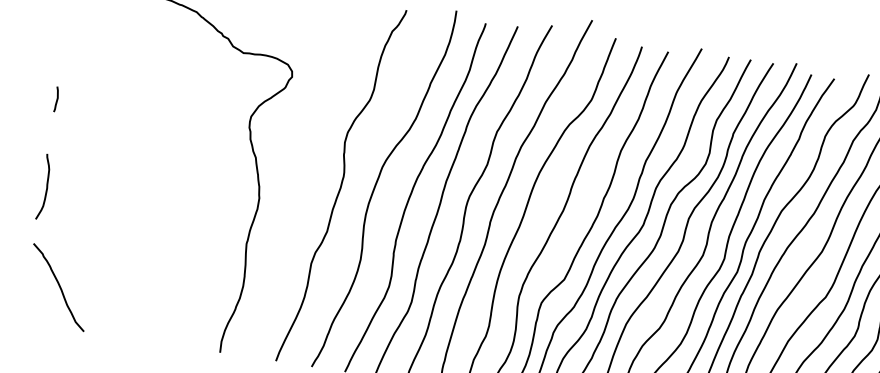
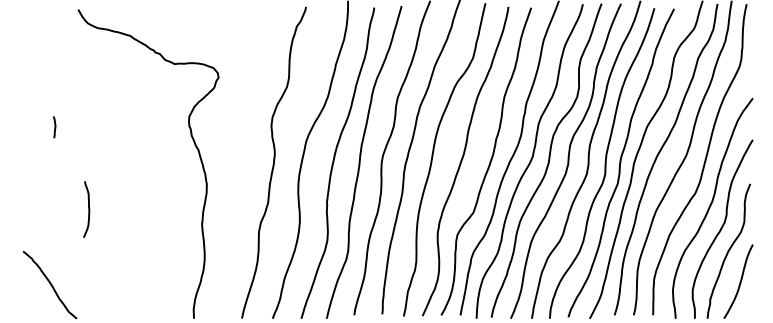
line: (56, 99) -> (54, 127), moved
curve: (46, 187) -> (88, 209), moved

